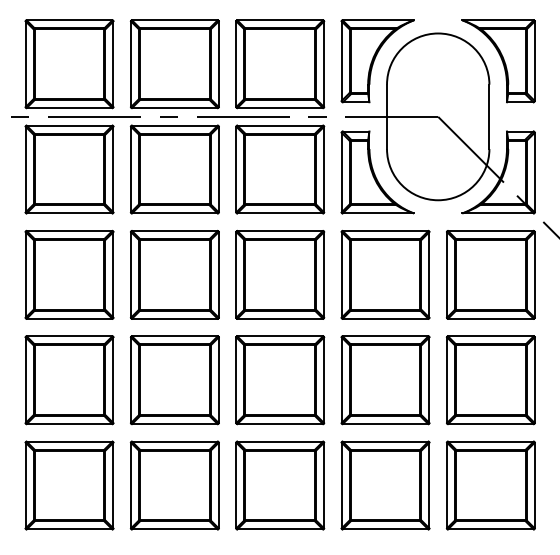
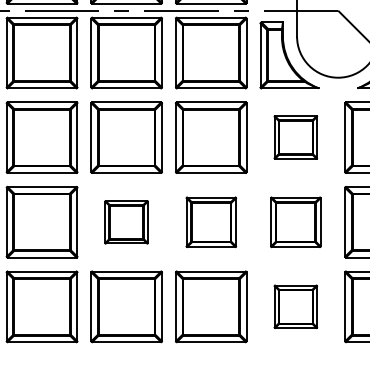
part: (385, 274) -> (295, 137), size x0.6
part: (174, 380) -> (126, 222), size x0.6
part: (280, 380) -> (211, 222), size x0.7
part: (385, 380) -> (295, 222), size x0.7
part: (385, 485) -> (295, 306), size x0.6

